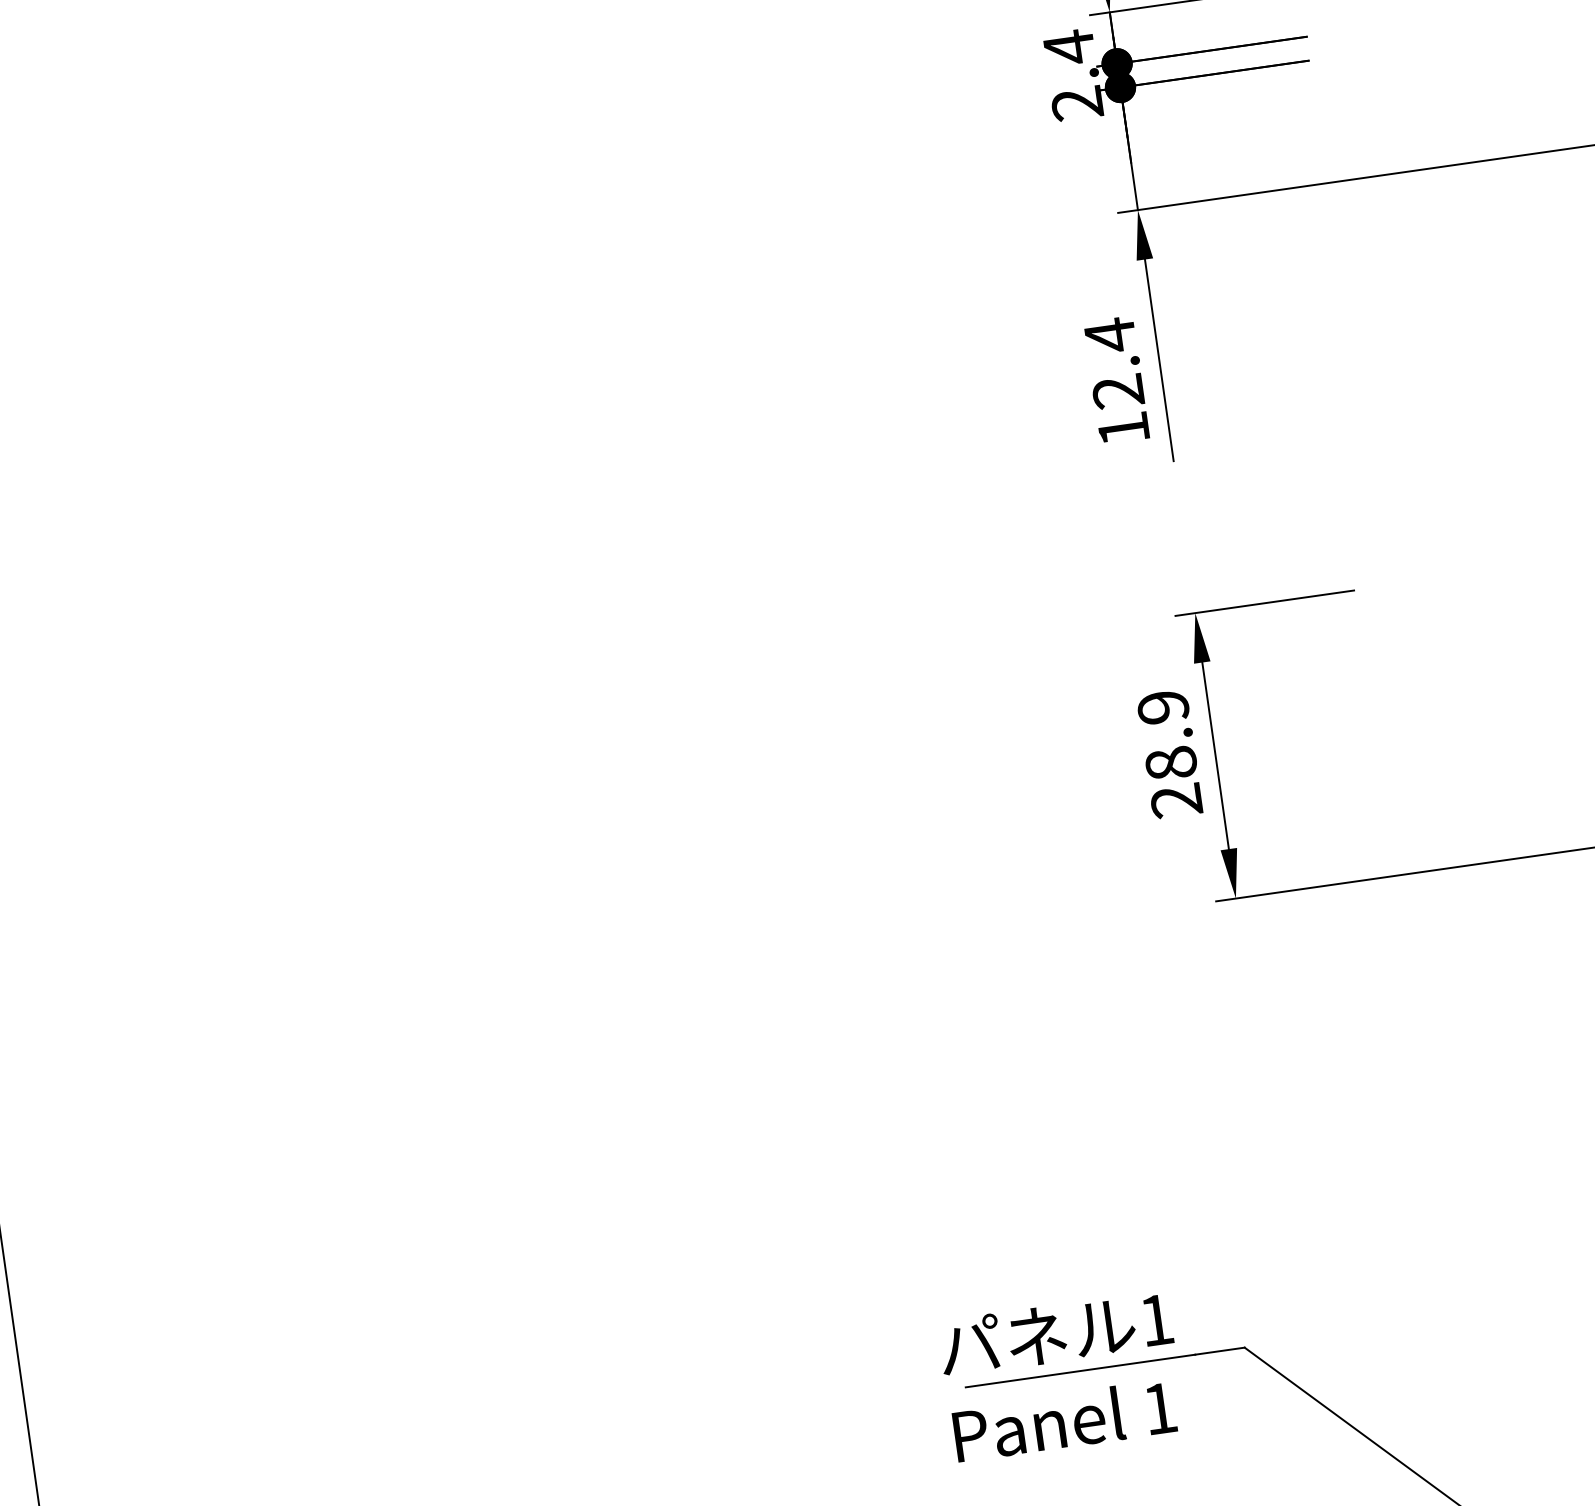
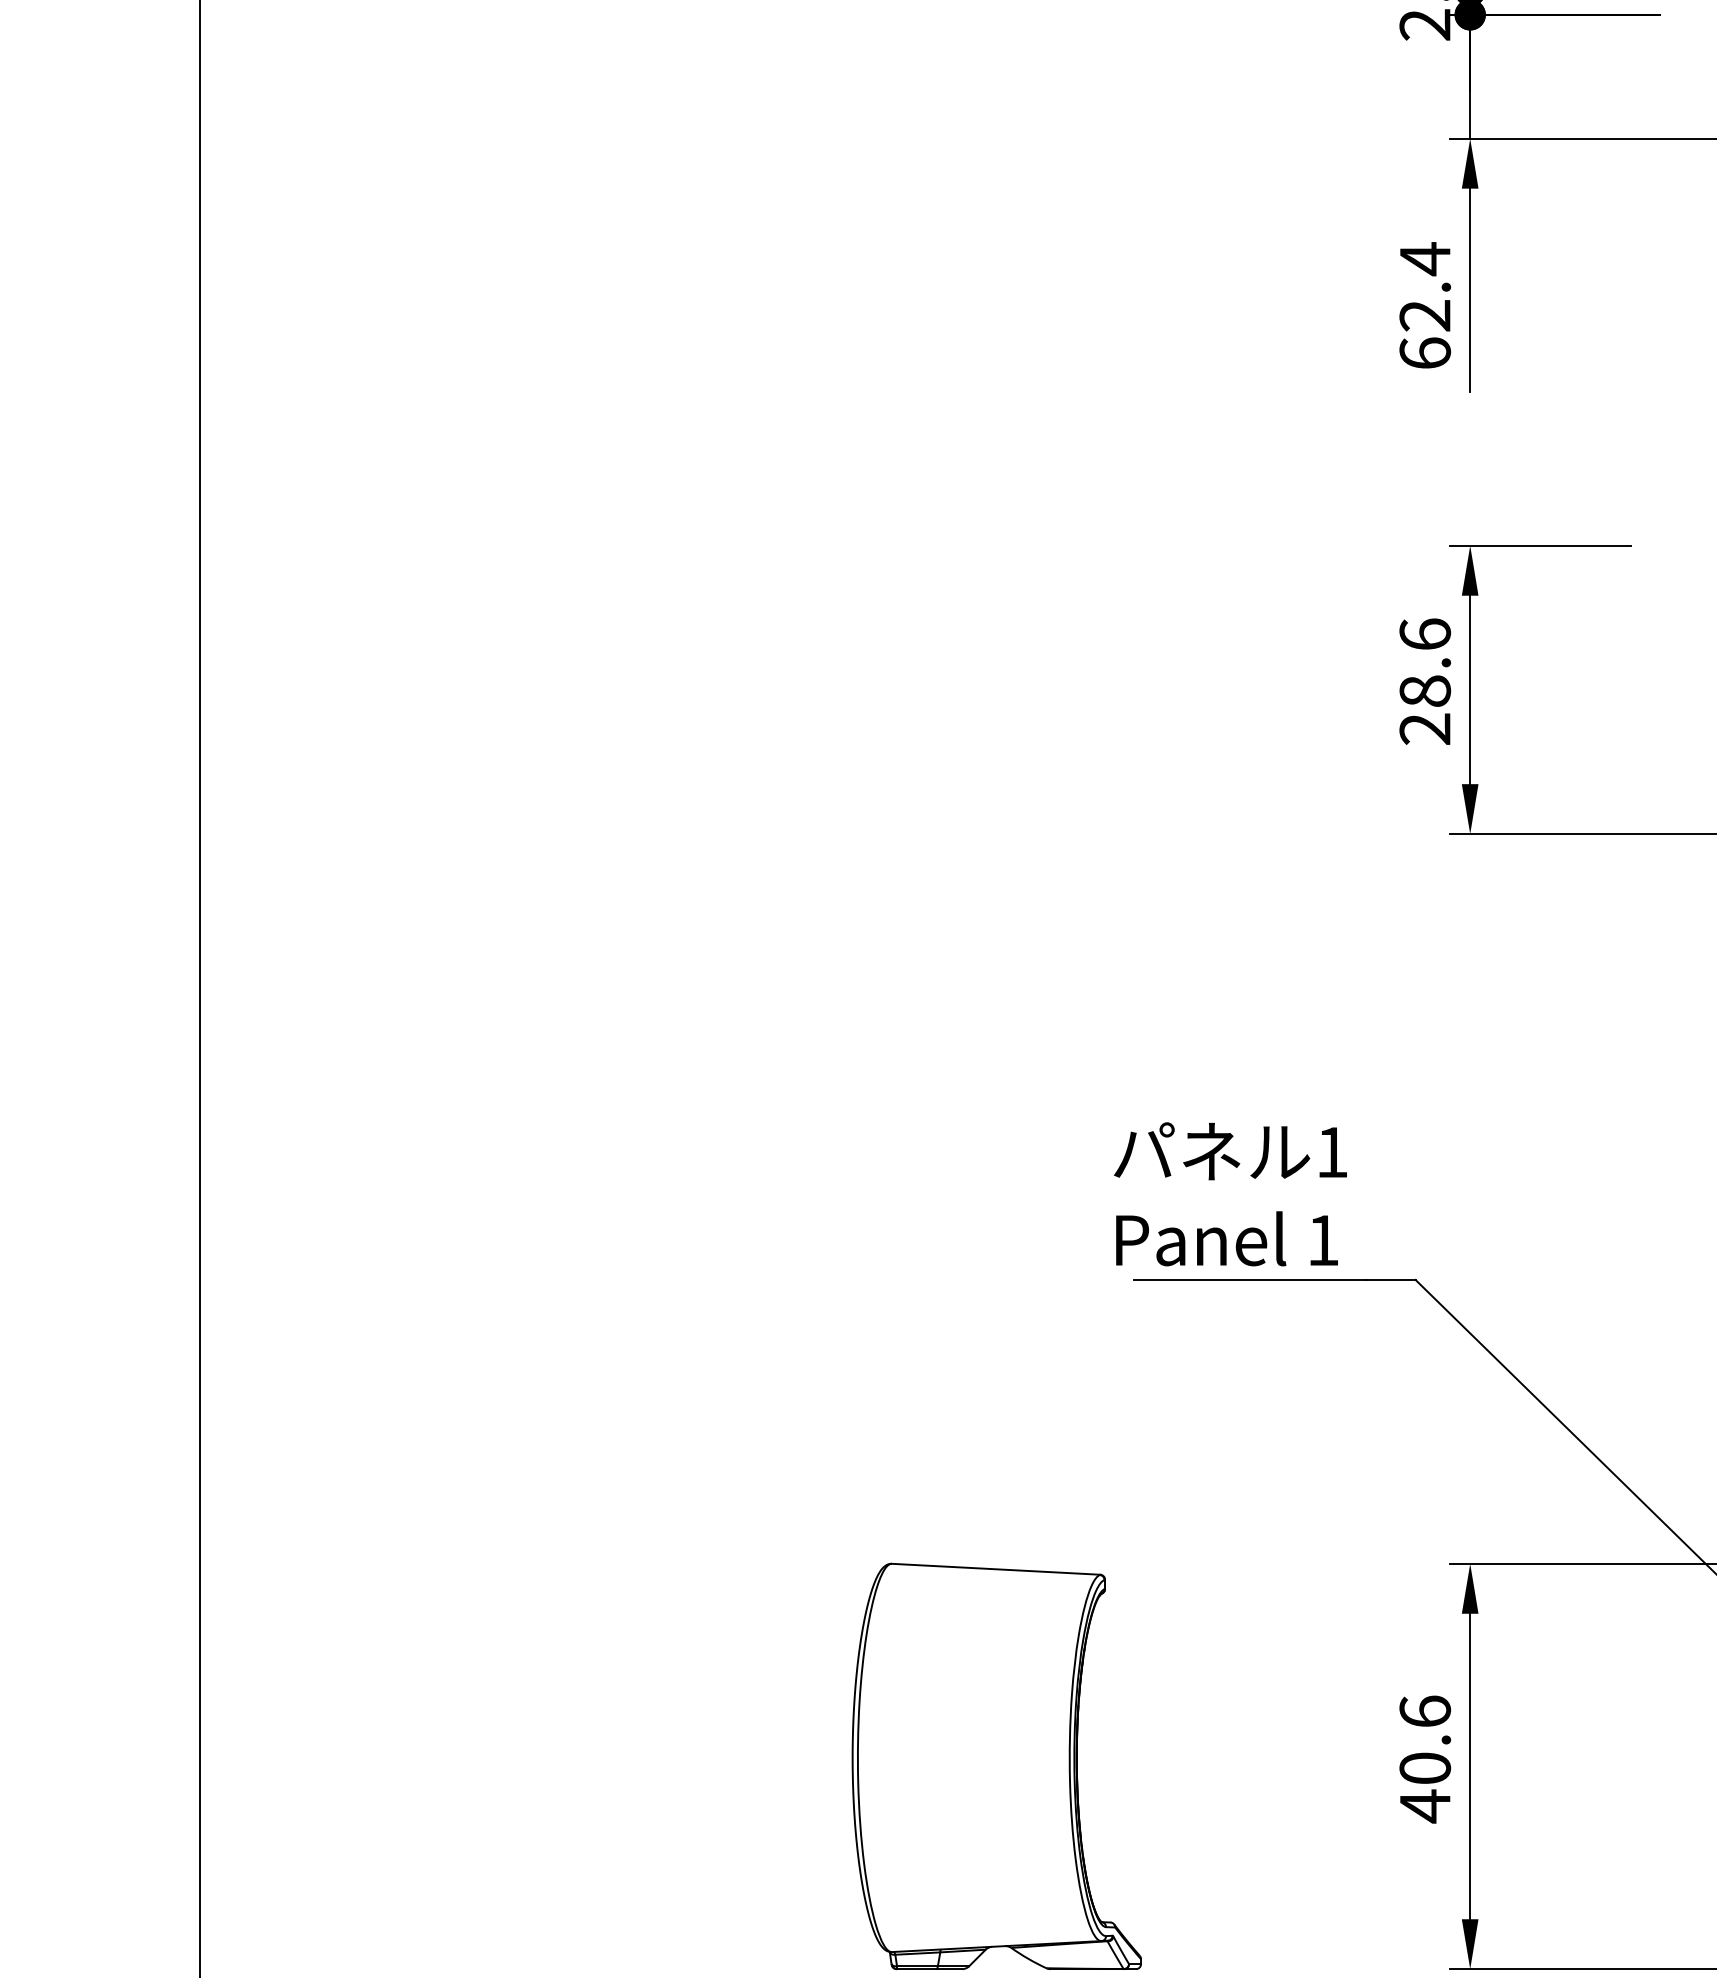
text: (1123, 428) -> (1425, 352), 12.4 -> 62.4
text: (1163, 707) -> (1425, 634), 28.9 -> 28.6
text: (1061, 1376) -> (1230, 1194), moved

